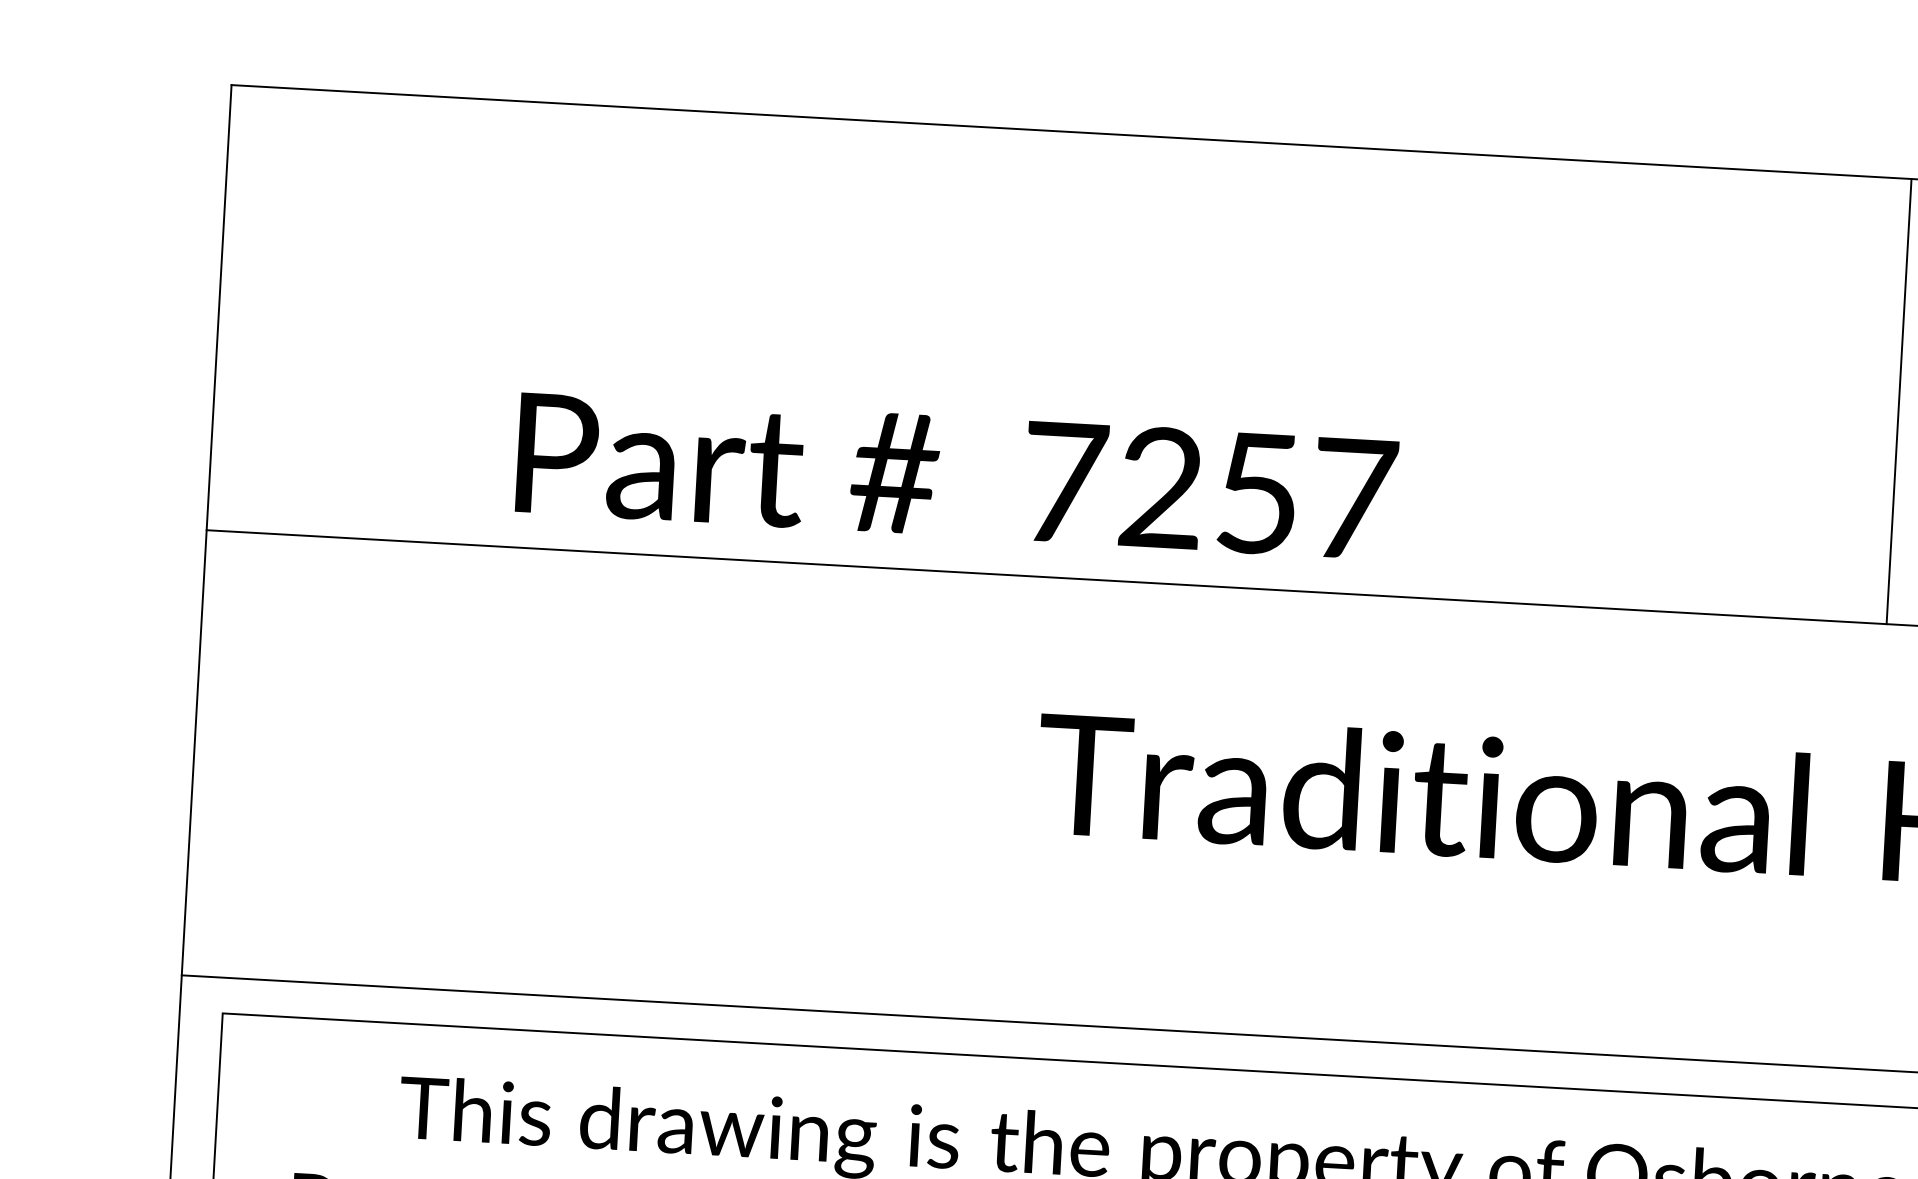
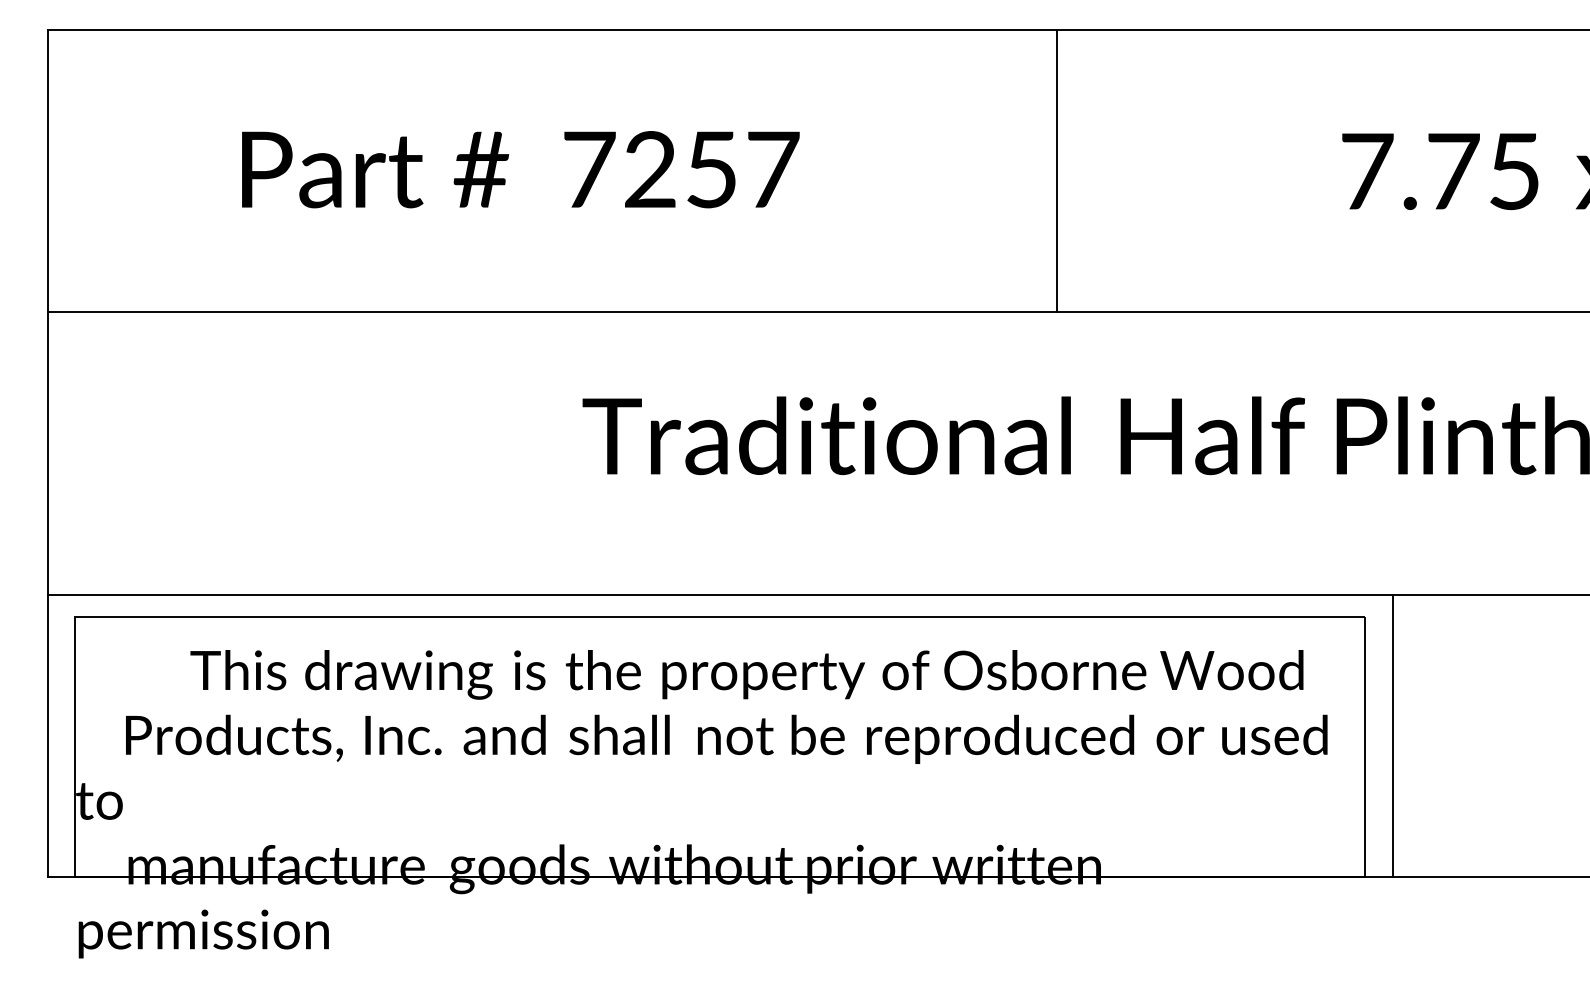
line: (1899, 401) -> (1057, 170), moved
text: (956, 476) -> (520, 169), moved

